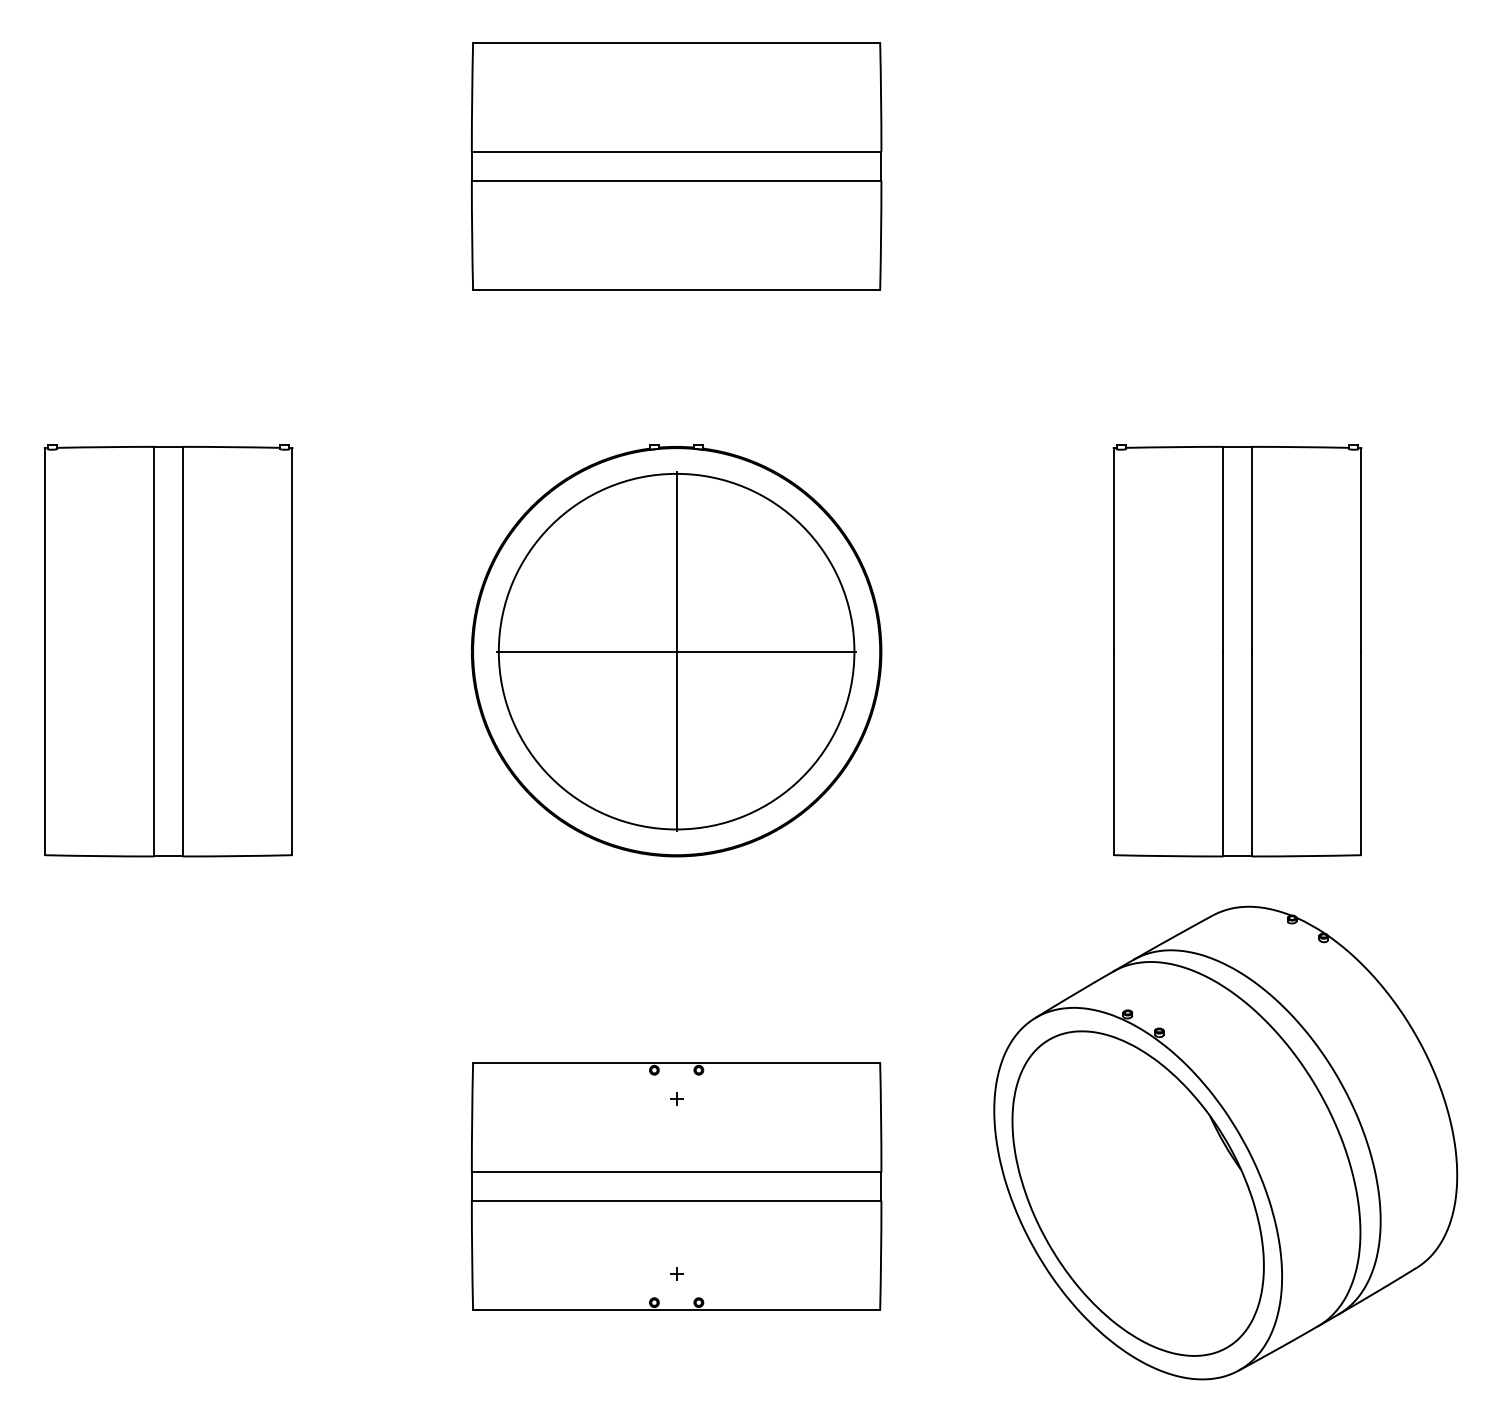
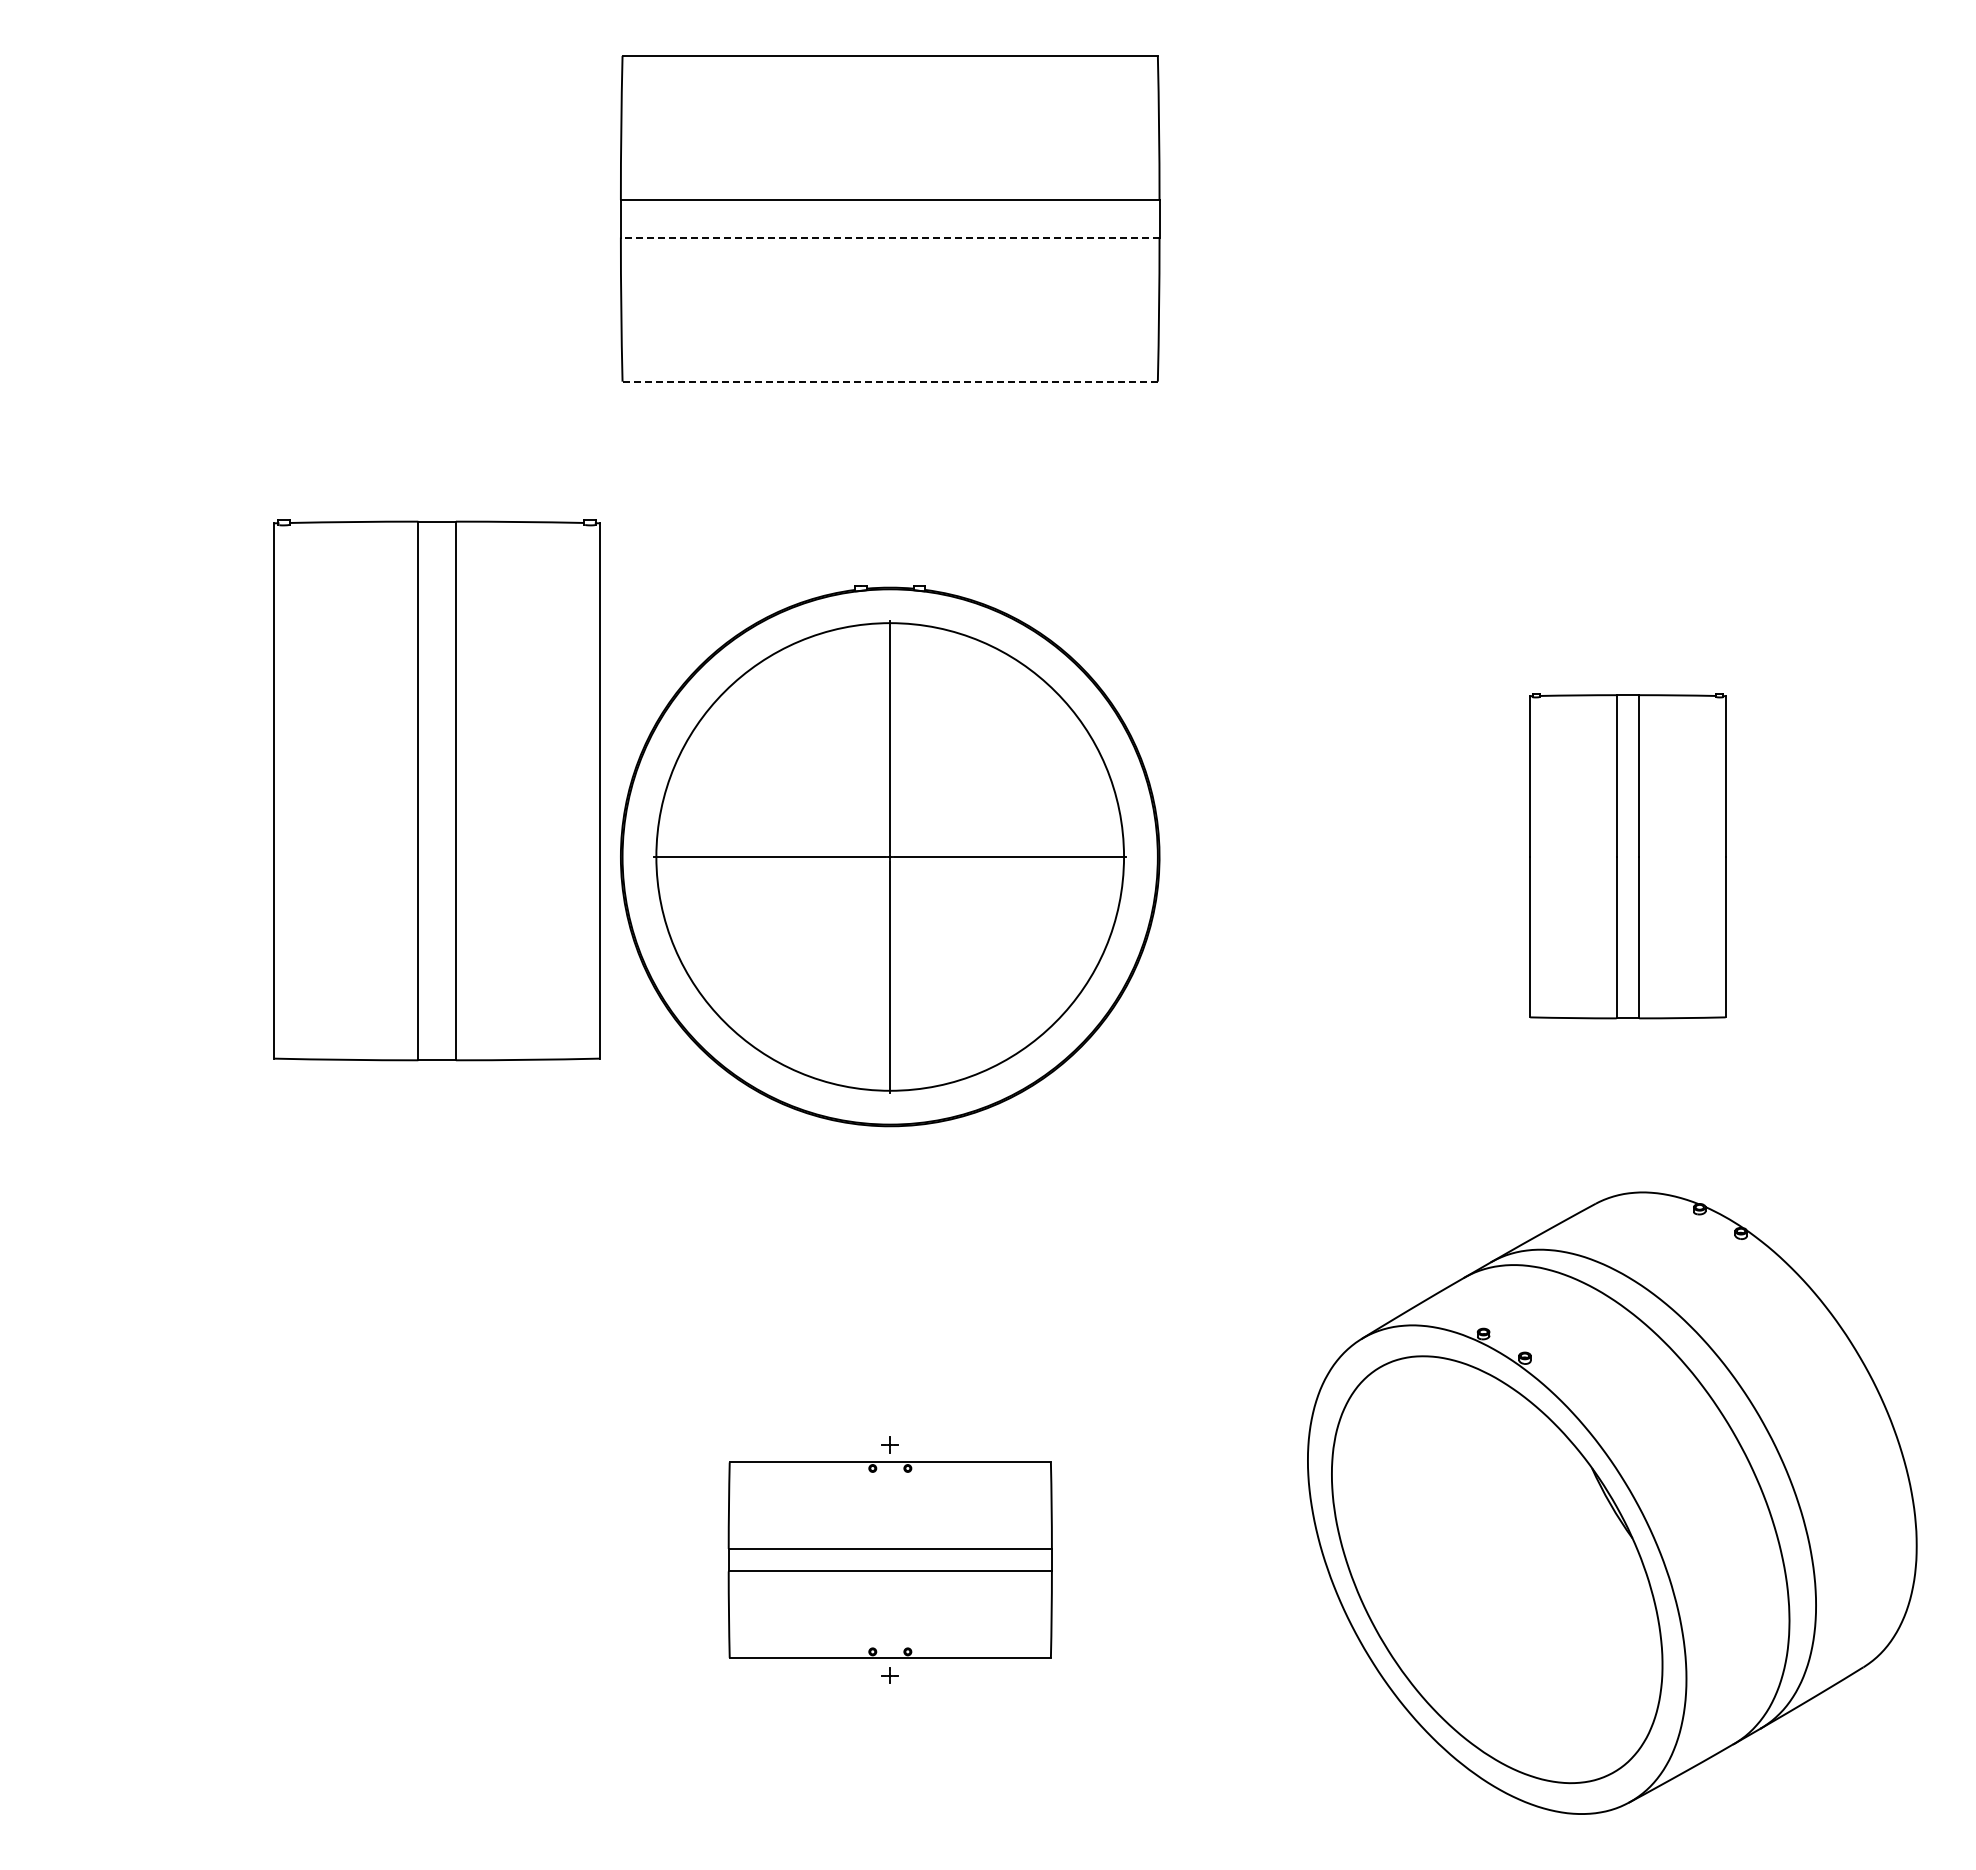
line: (676, 180) -> (889, 237), solid -> dashed
line: (676, 290) -> (890, 381), solid -> dashed
part: (168, 651) -> (436, 790), moved
part: (1237, 651) -> (1627, 856), size x0.6
part: (676, 1185) -> (890, 1559), size x0.6

